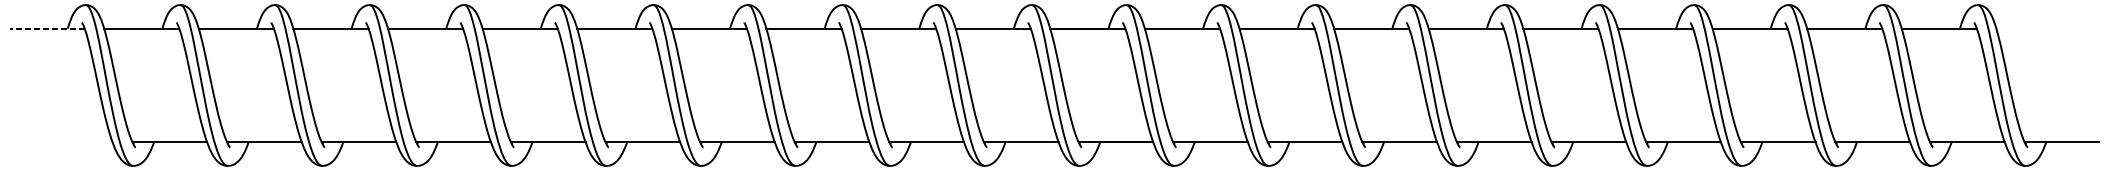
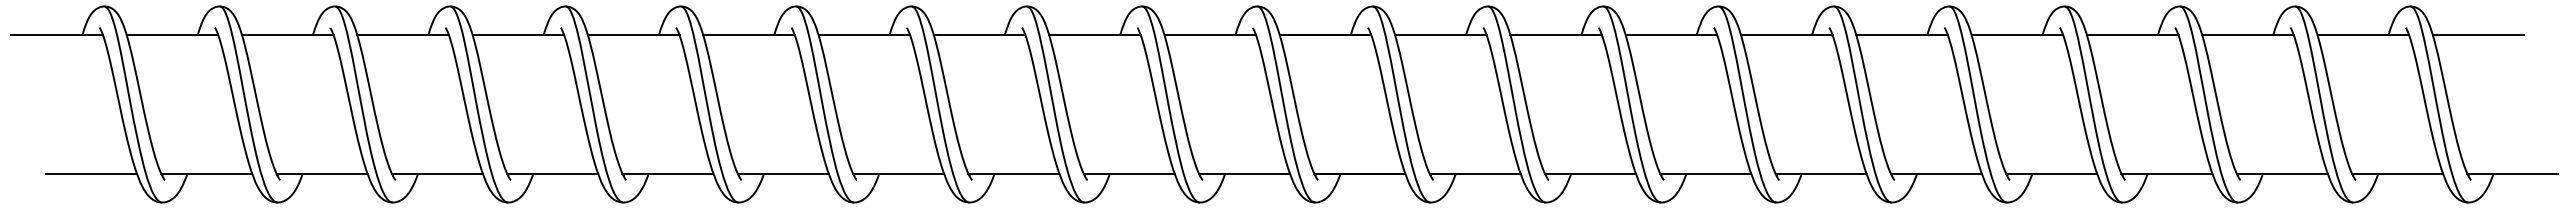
line: (47, 28) -> (57, 35), dashed -> solid
line: (2033, 28) -> (2478, 35), added
line: (74, 142) -> (90, 173), added

